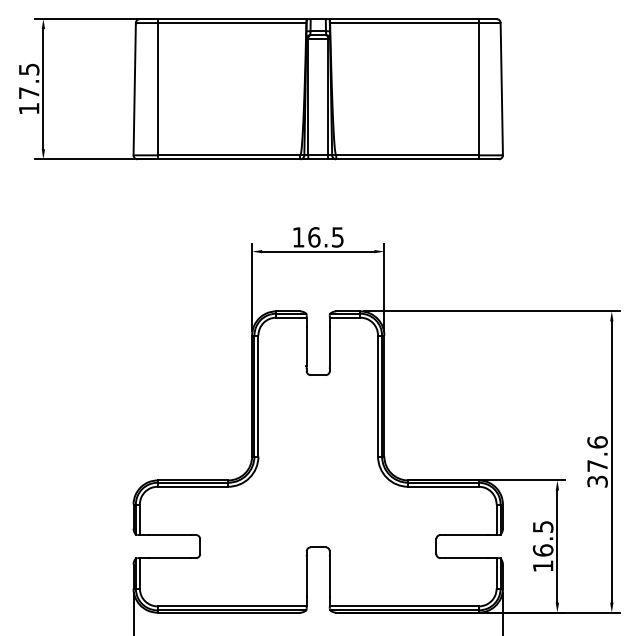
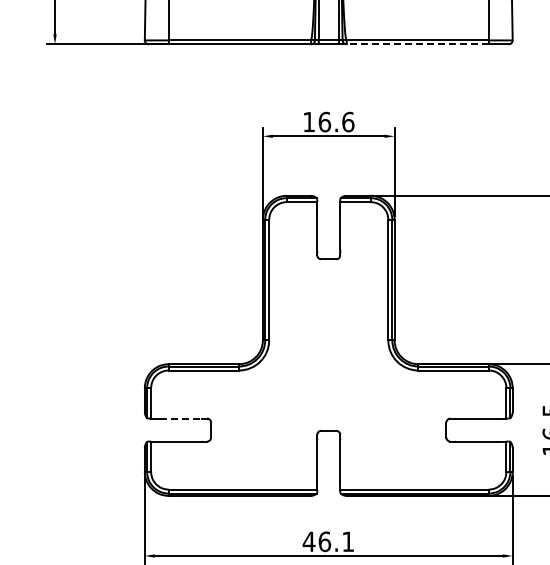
line: (407, 159) -> (417, 44), solid -> dashed
text: (337, 237) -> (347, 122), 16.5 -> 16.6
line: (170, 535) -> (181, 419), solid -> dashed

